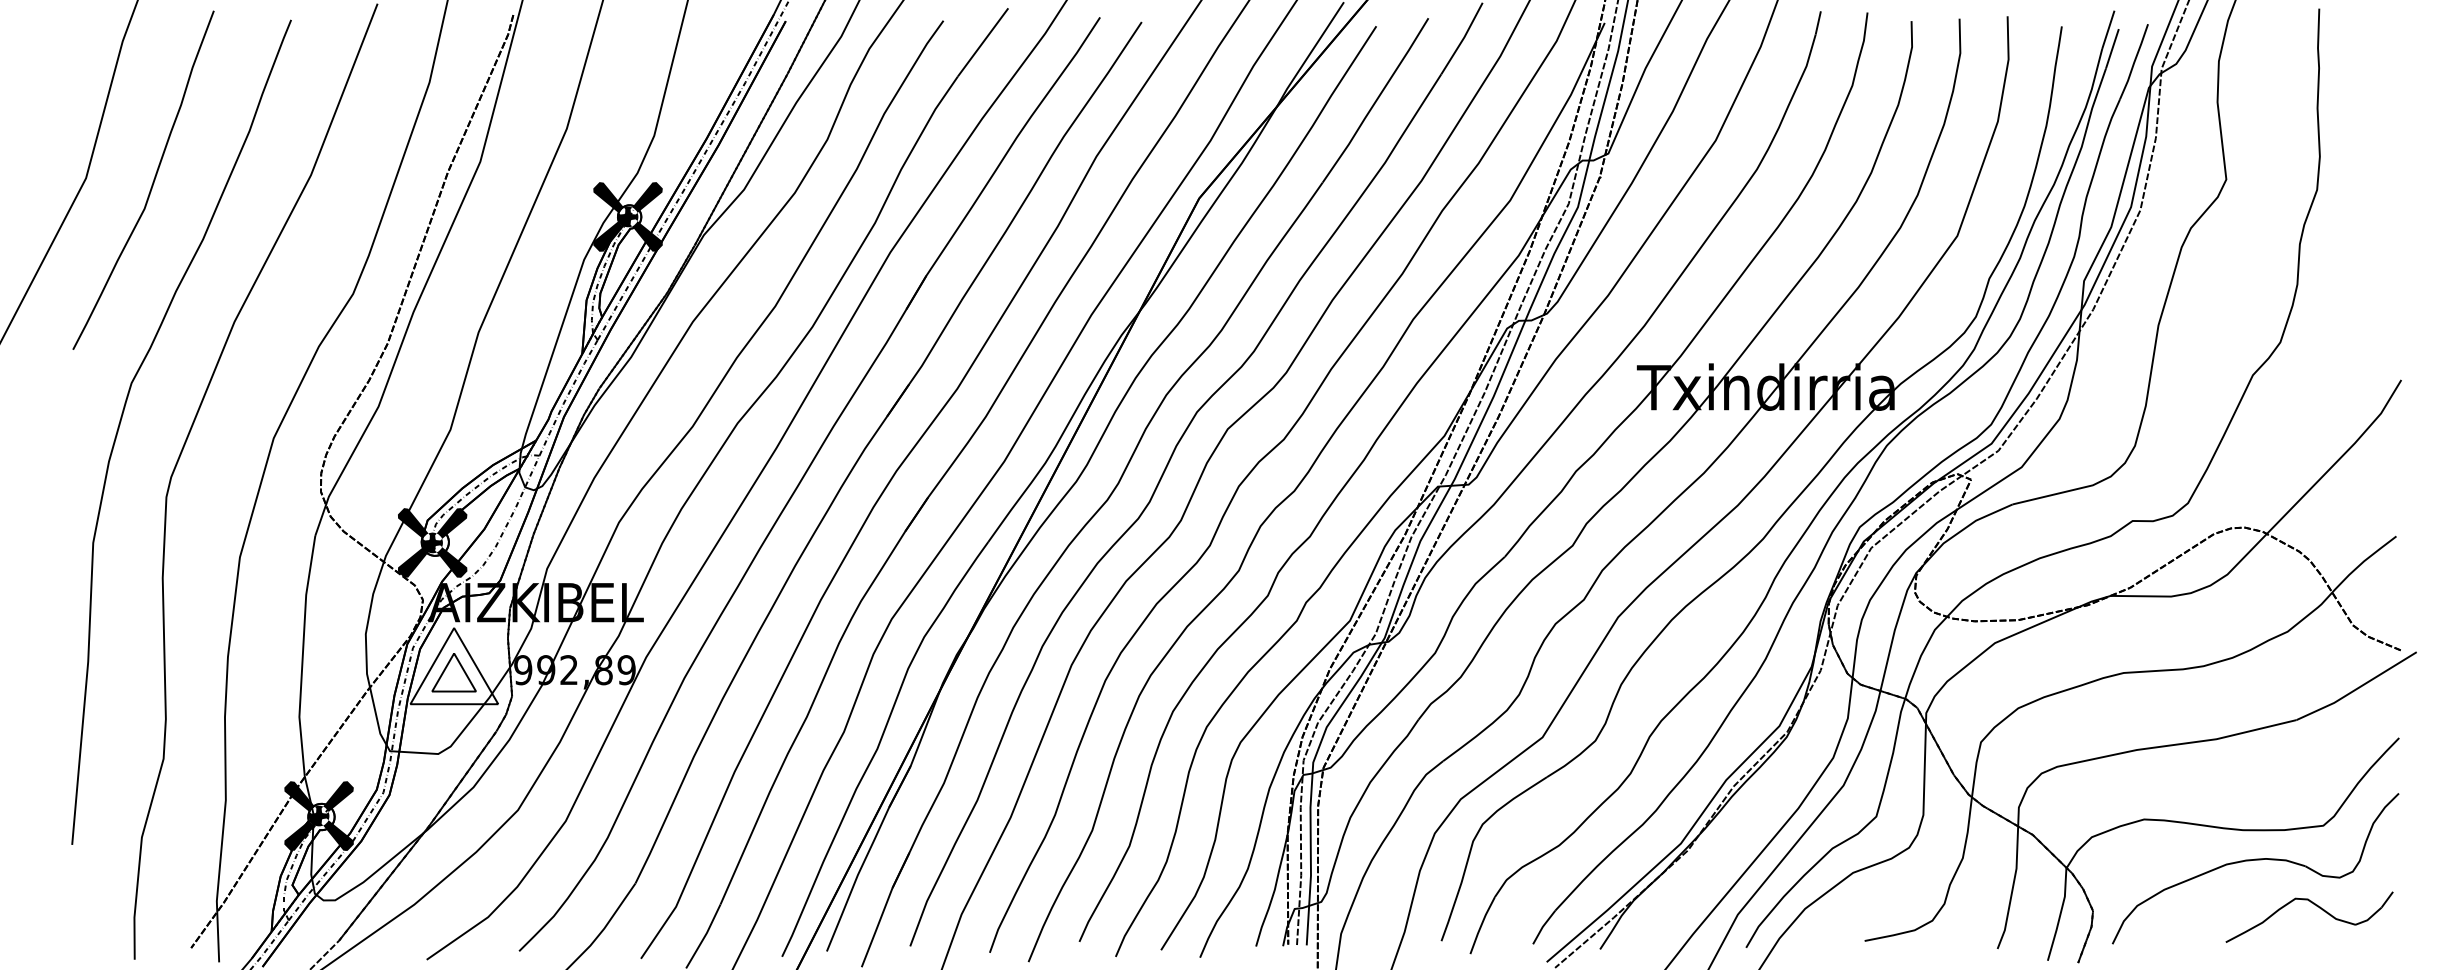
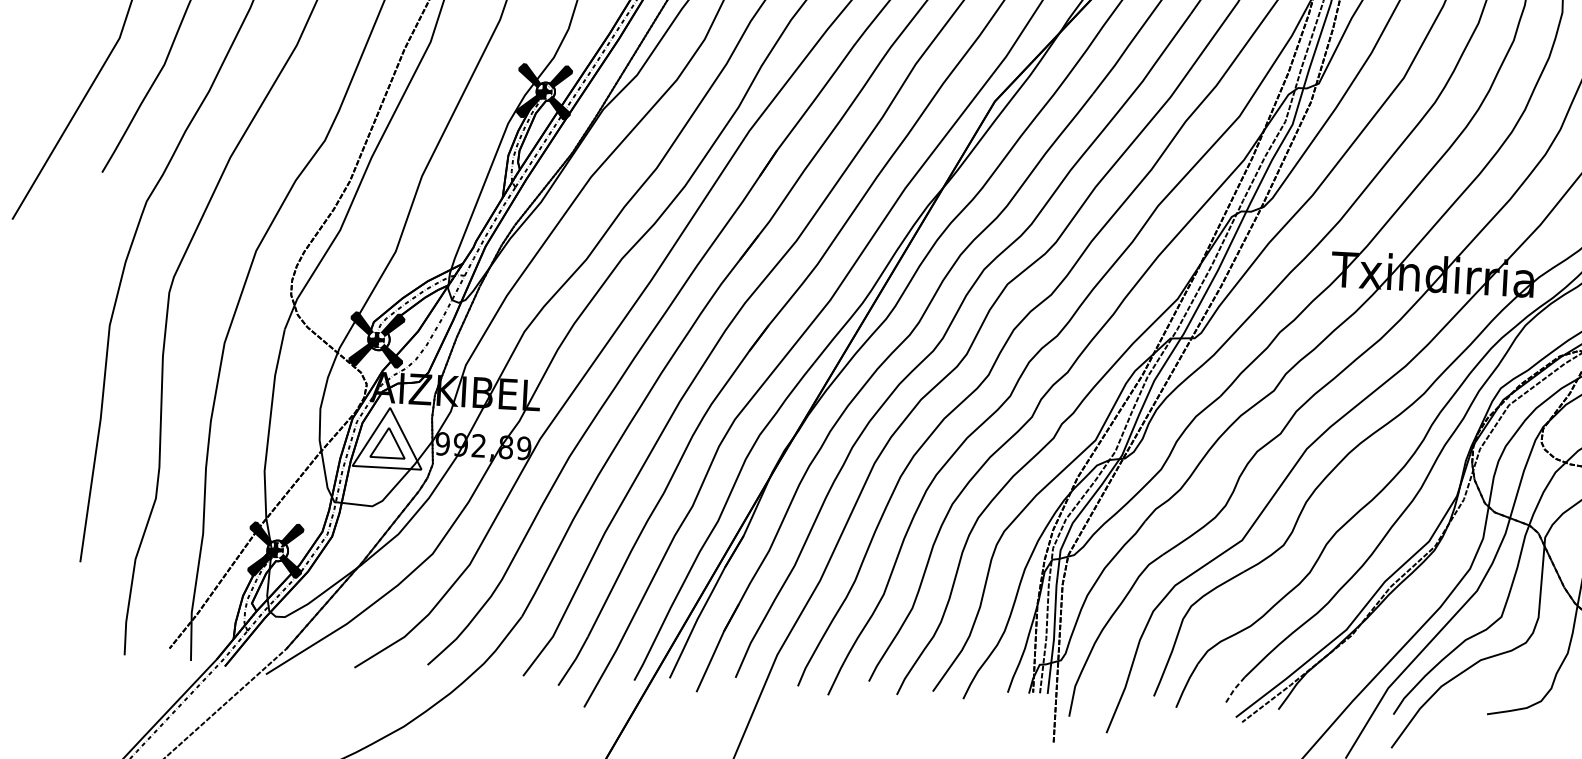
line: (1542, 926) -> (1234, 689), solid -> dashed

